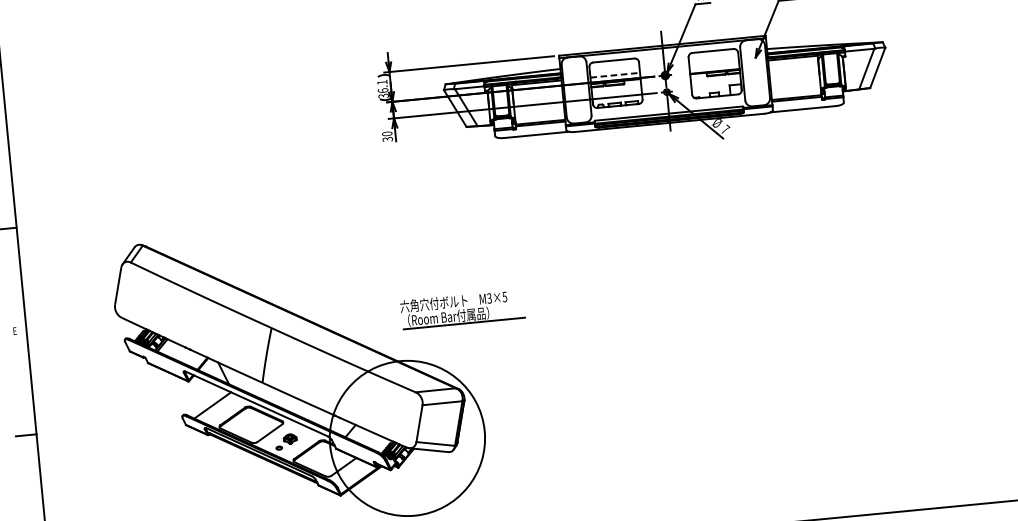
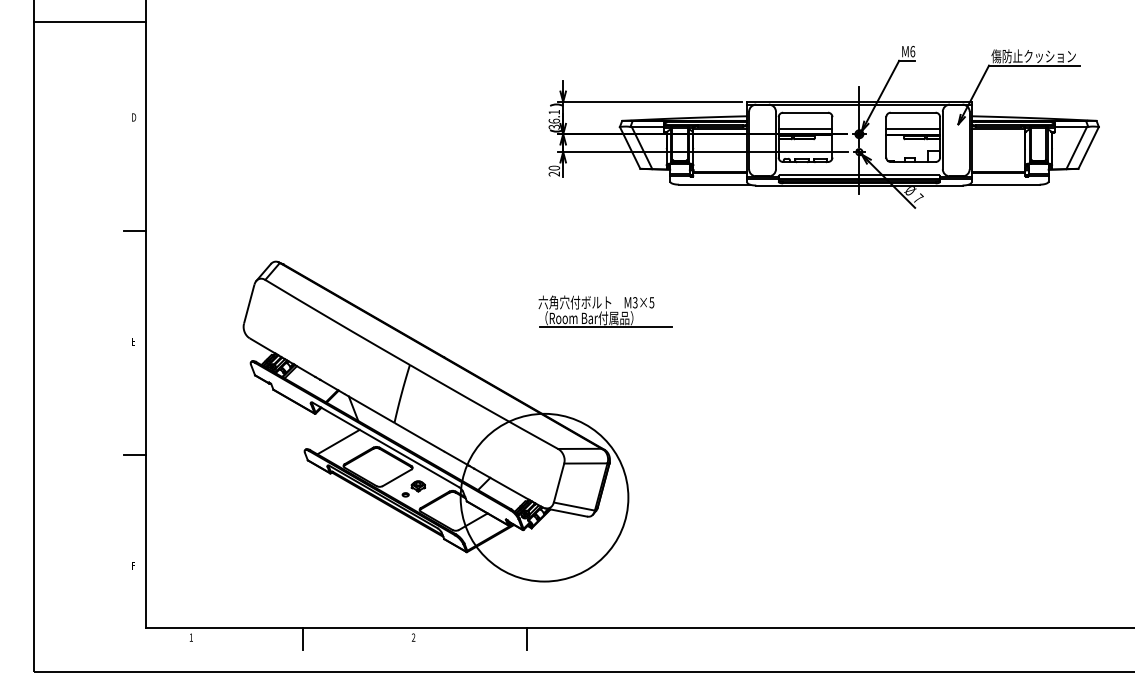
line: (714, 65) -> (913, 128), added
line: (615, 75) -> (805, 128), dashed -> solid
text: (387, 138) -> (554, 173), 30 -> 20
part: (462, 309) -> (605, 311), moved

